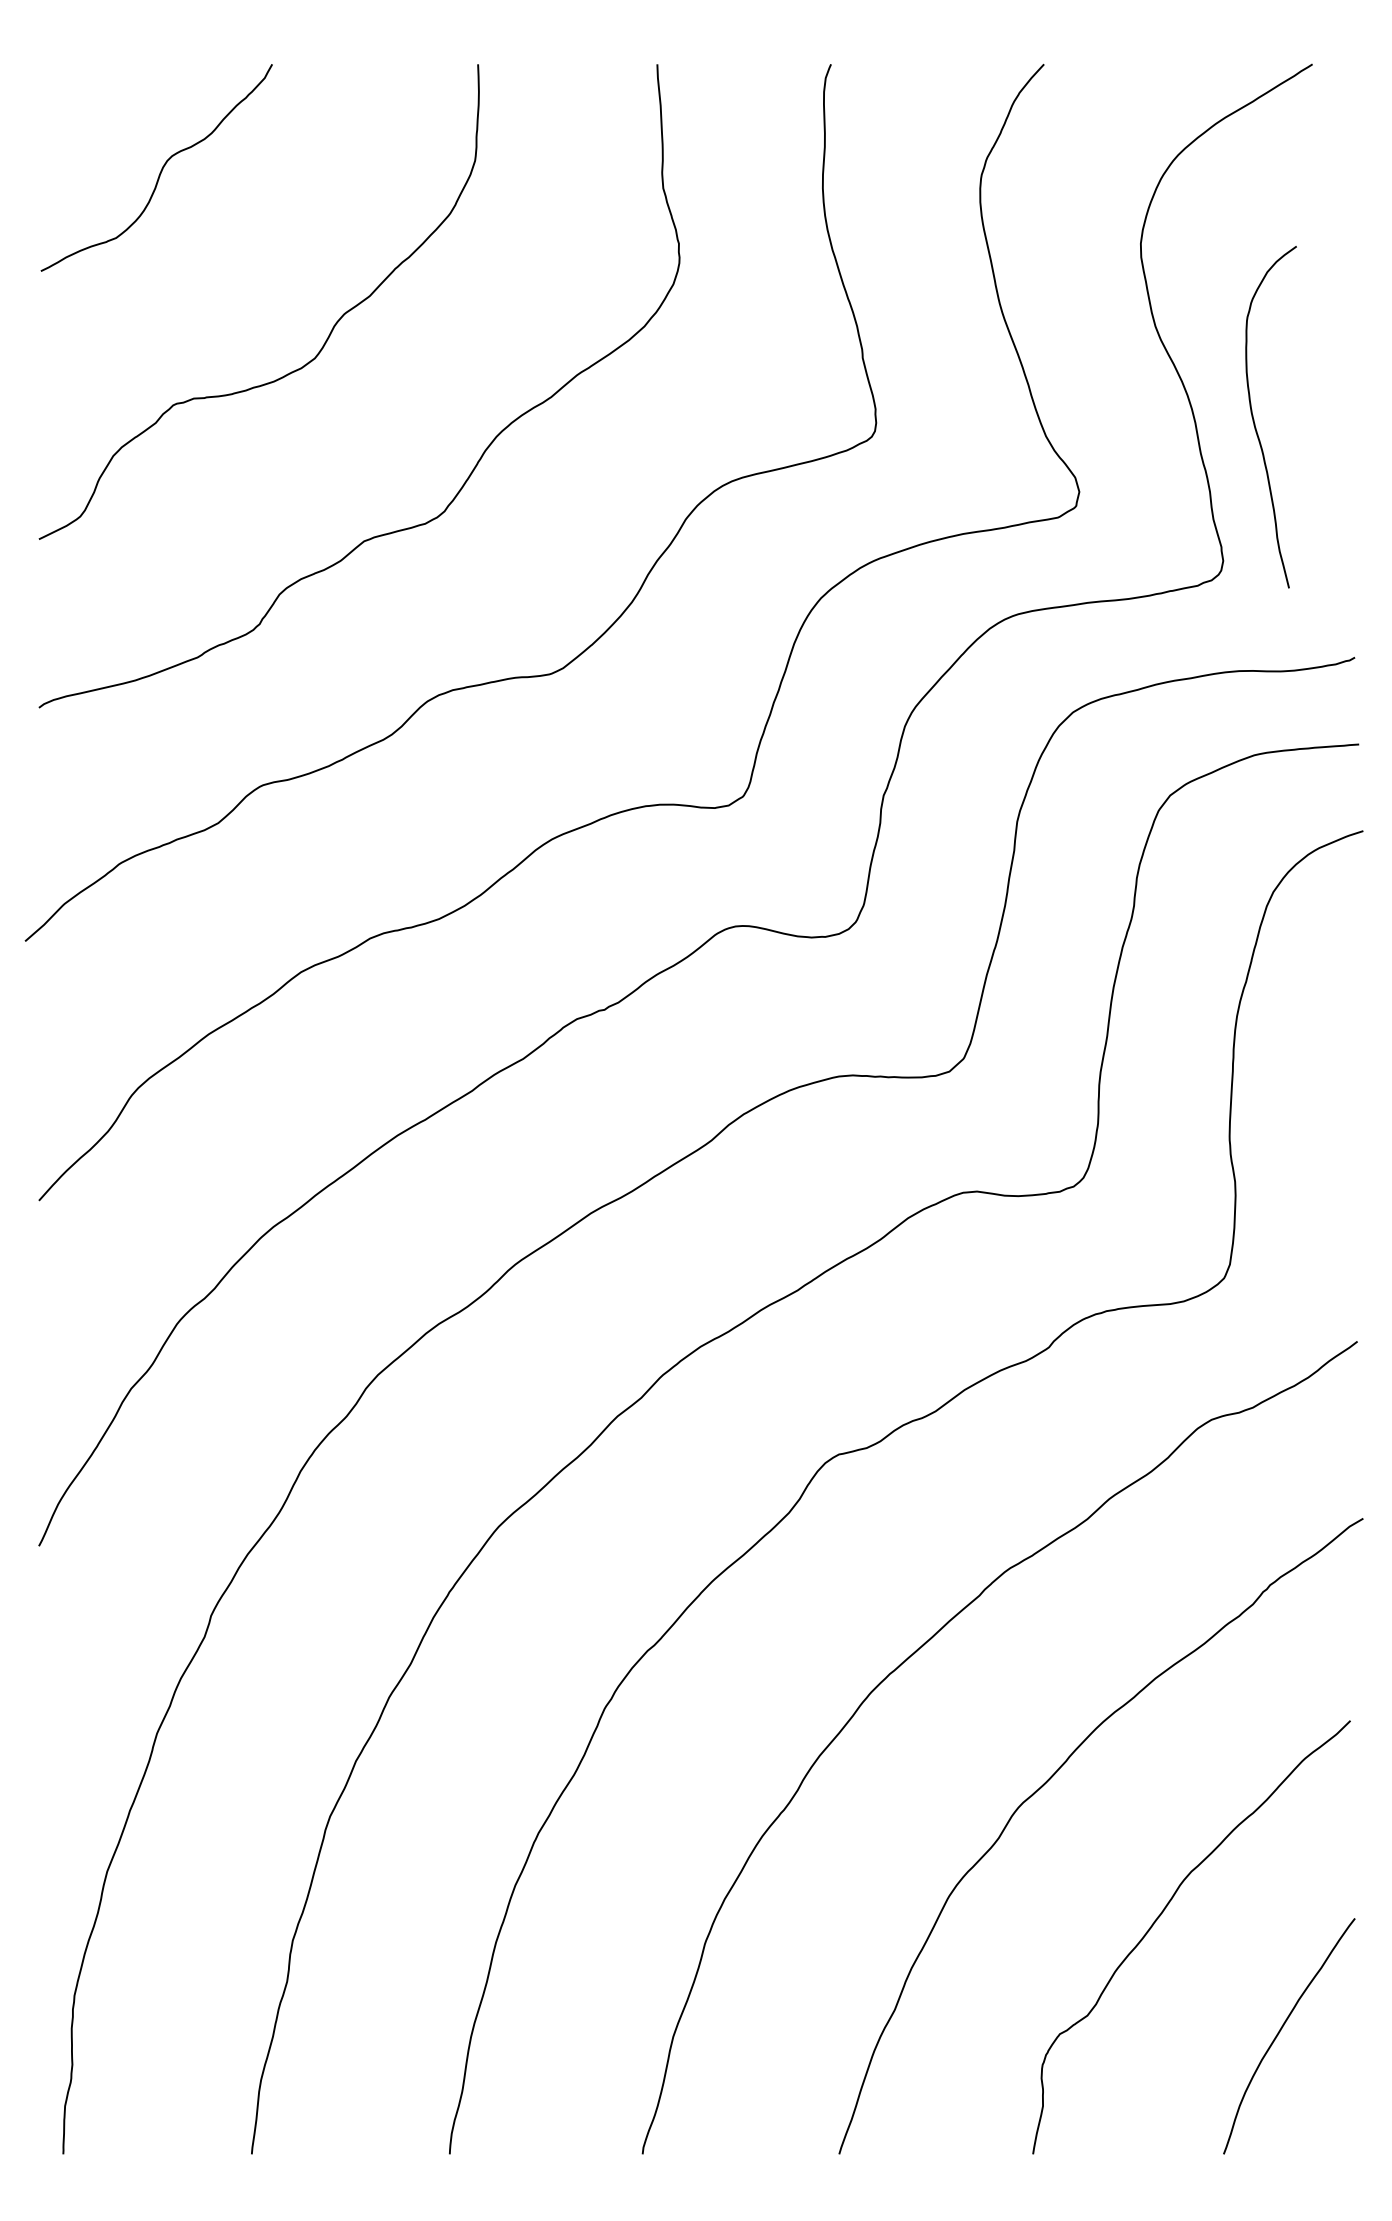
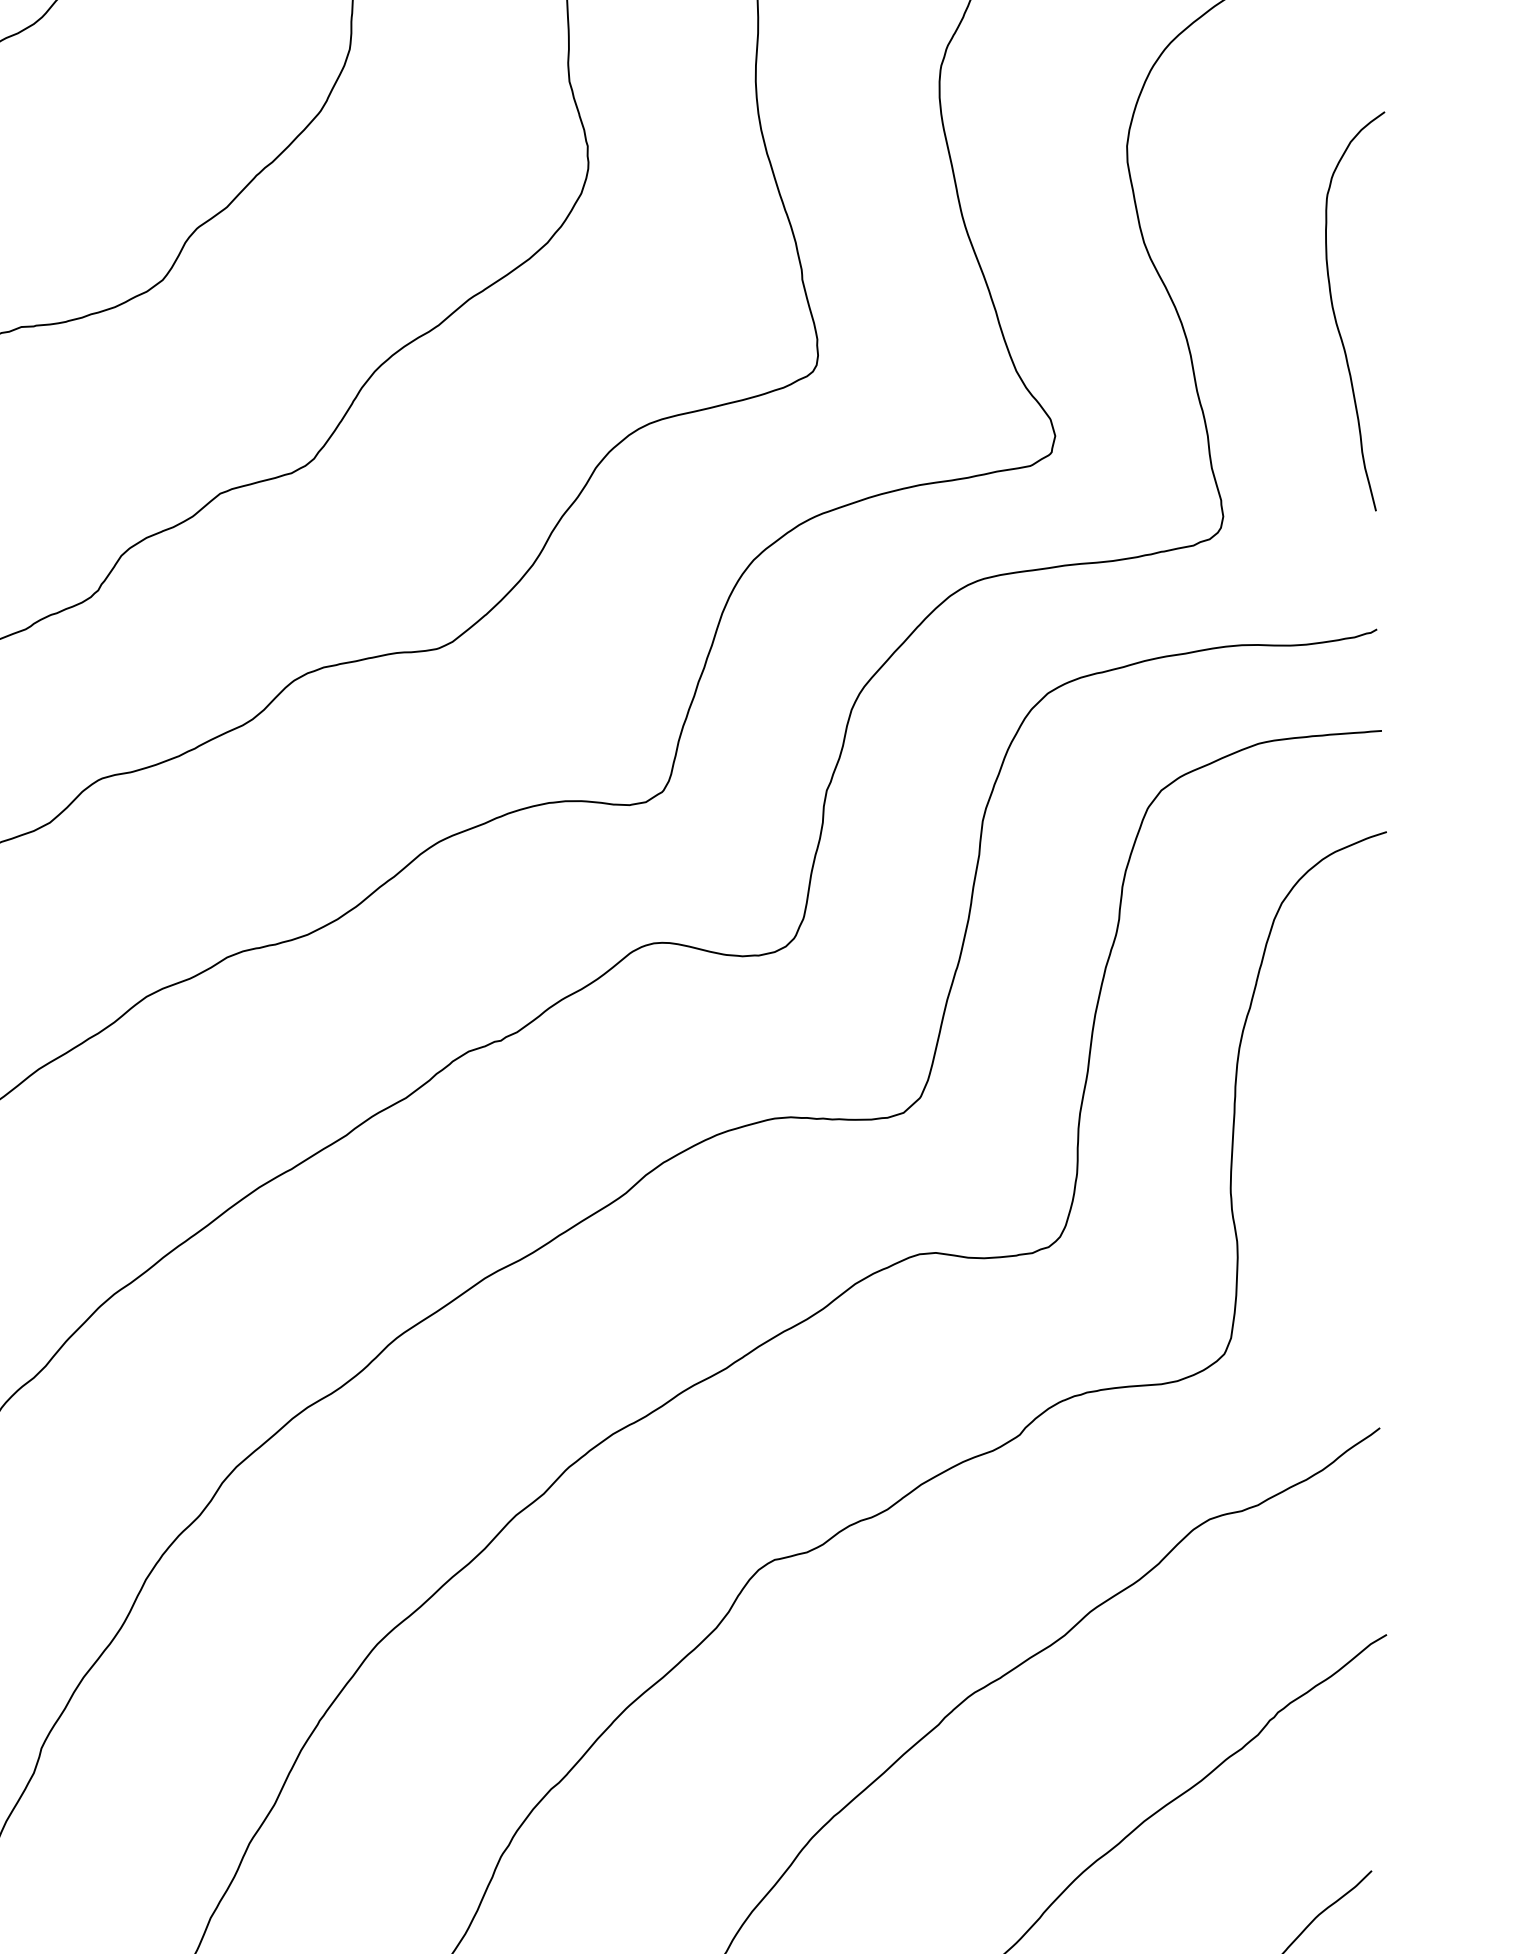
curve: (1254, 419) -> (1335, 314), moved

